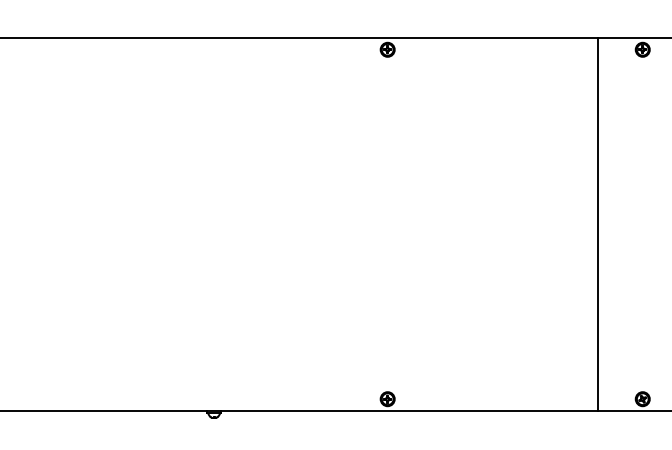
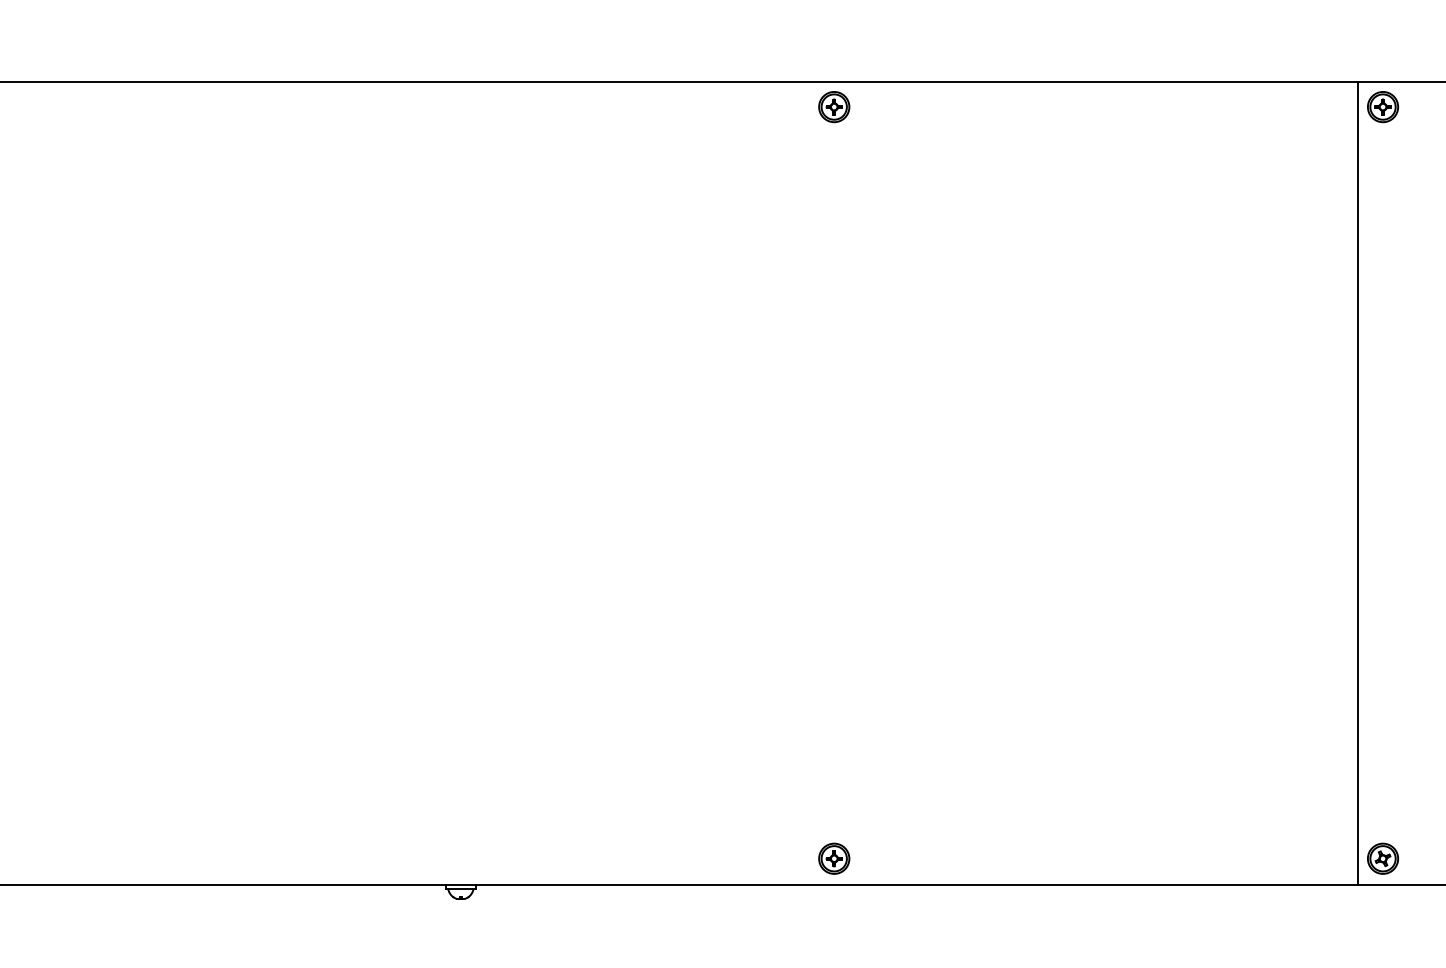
line: (598, 224) -> (1358, 482), moved

